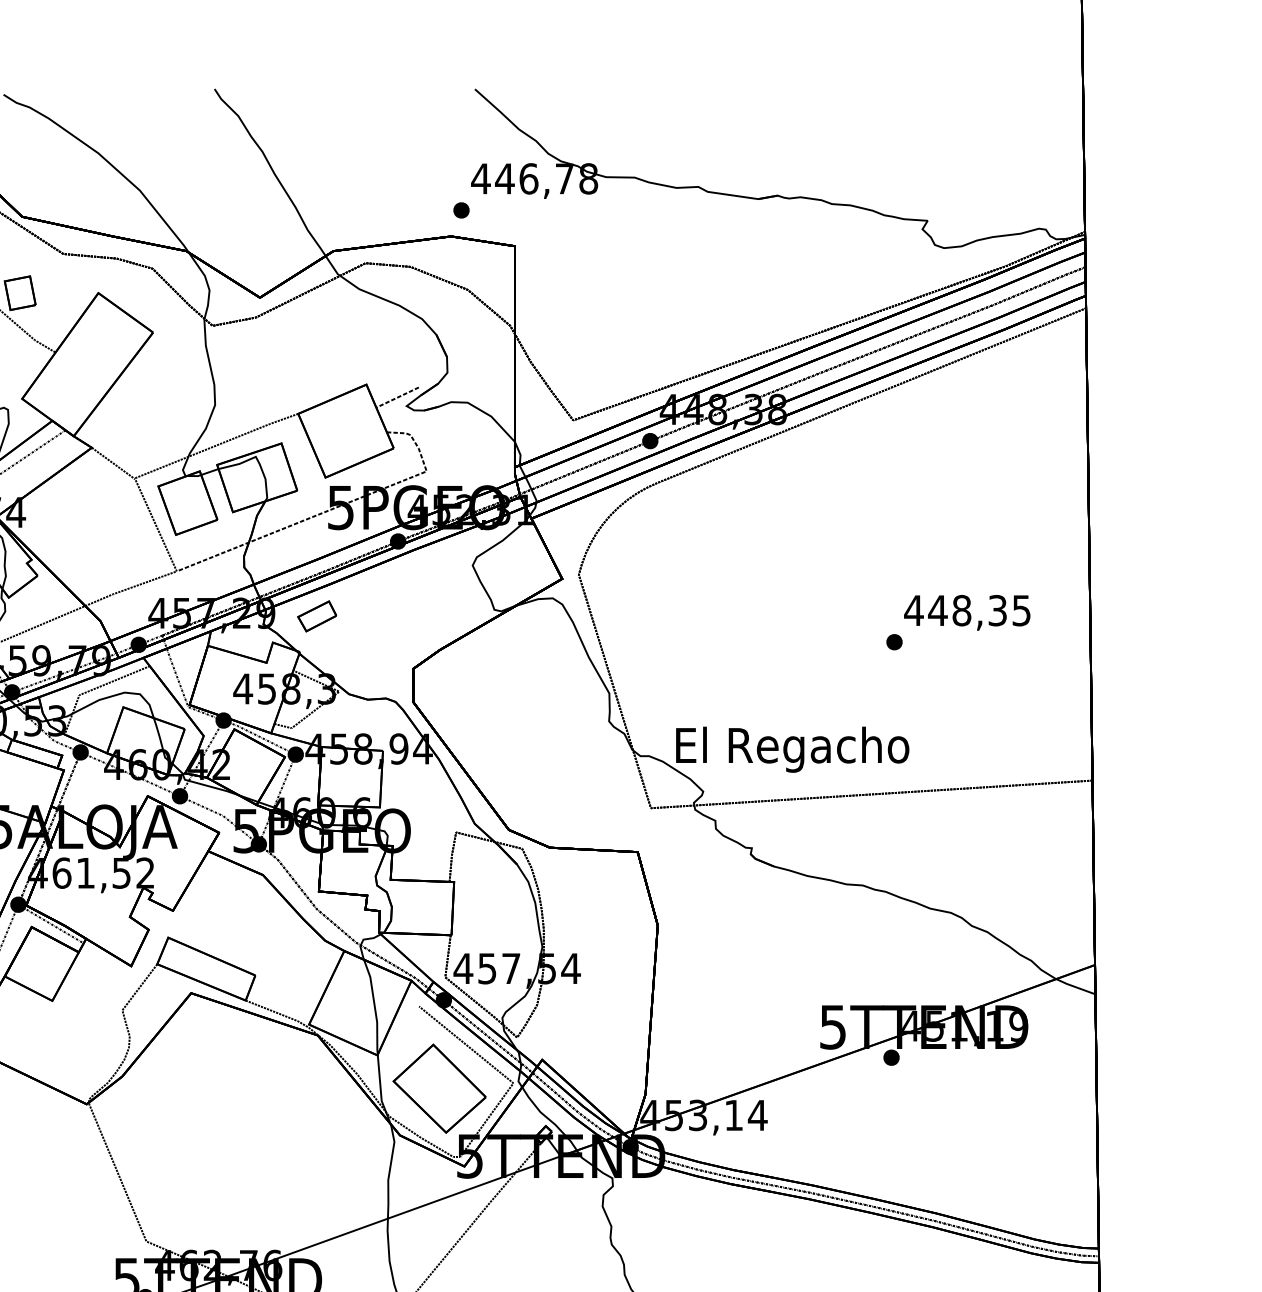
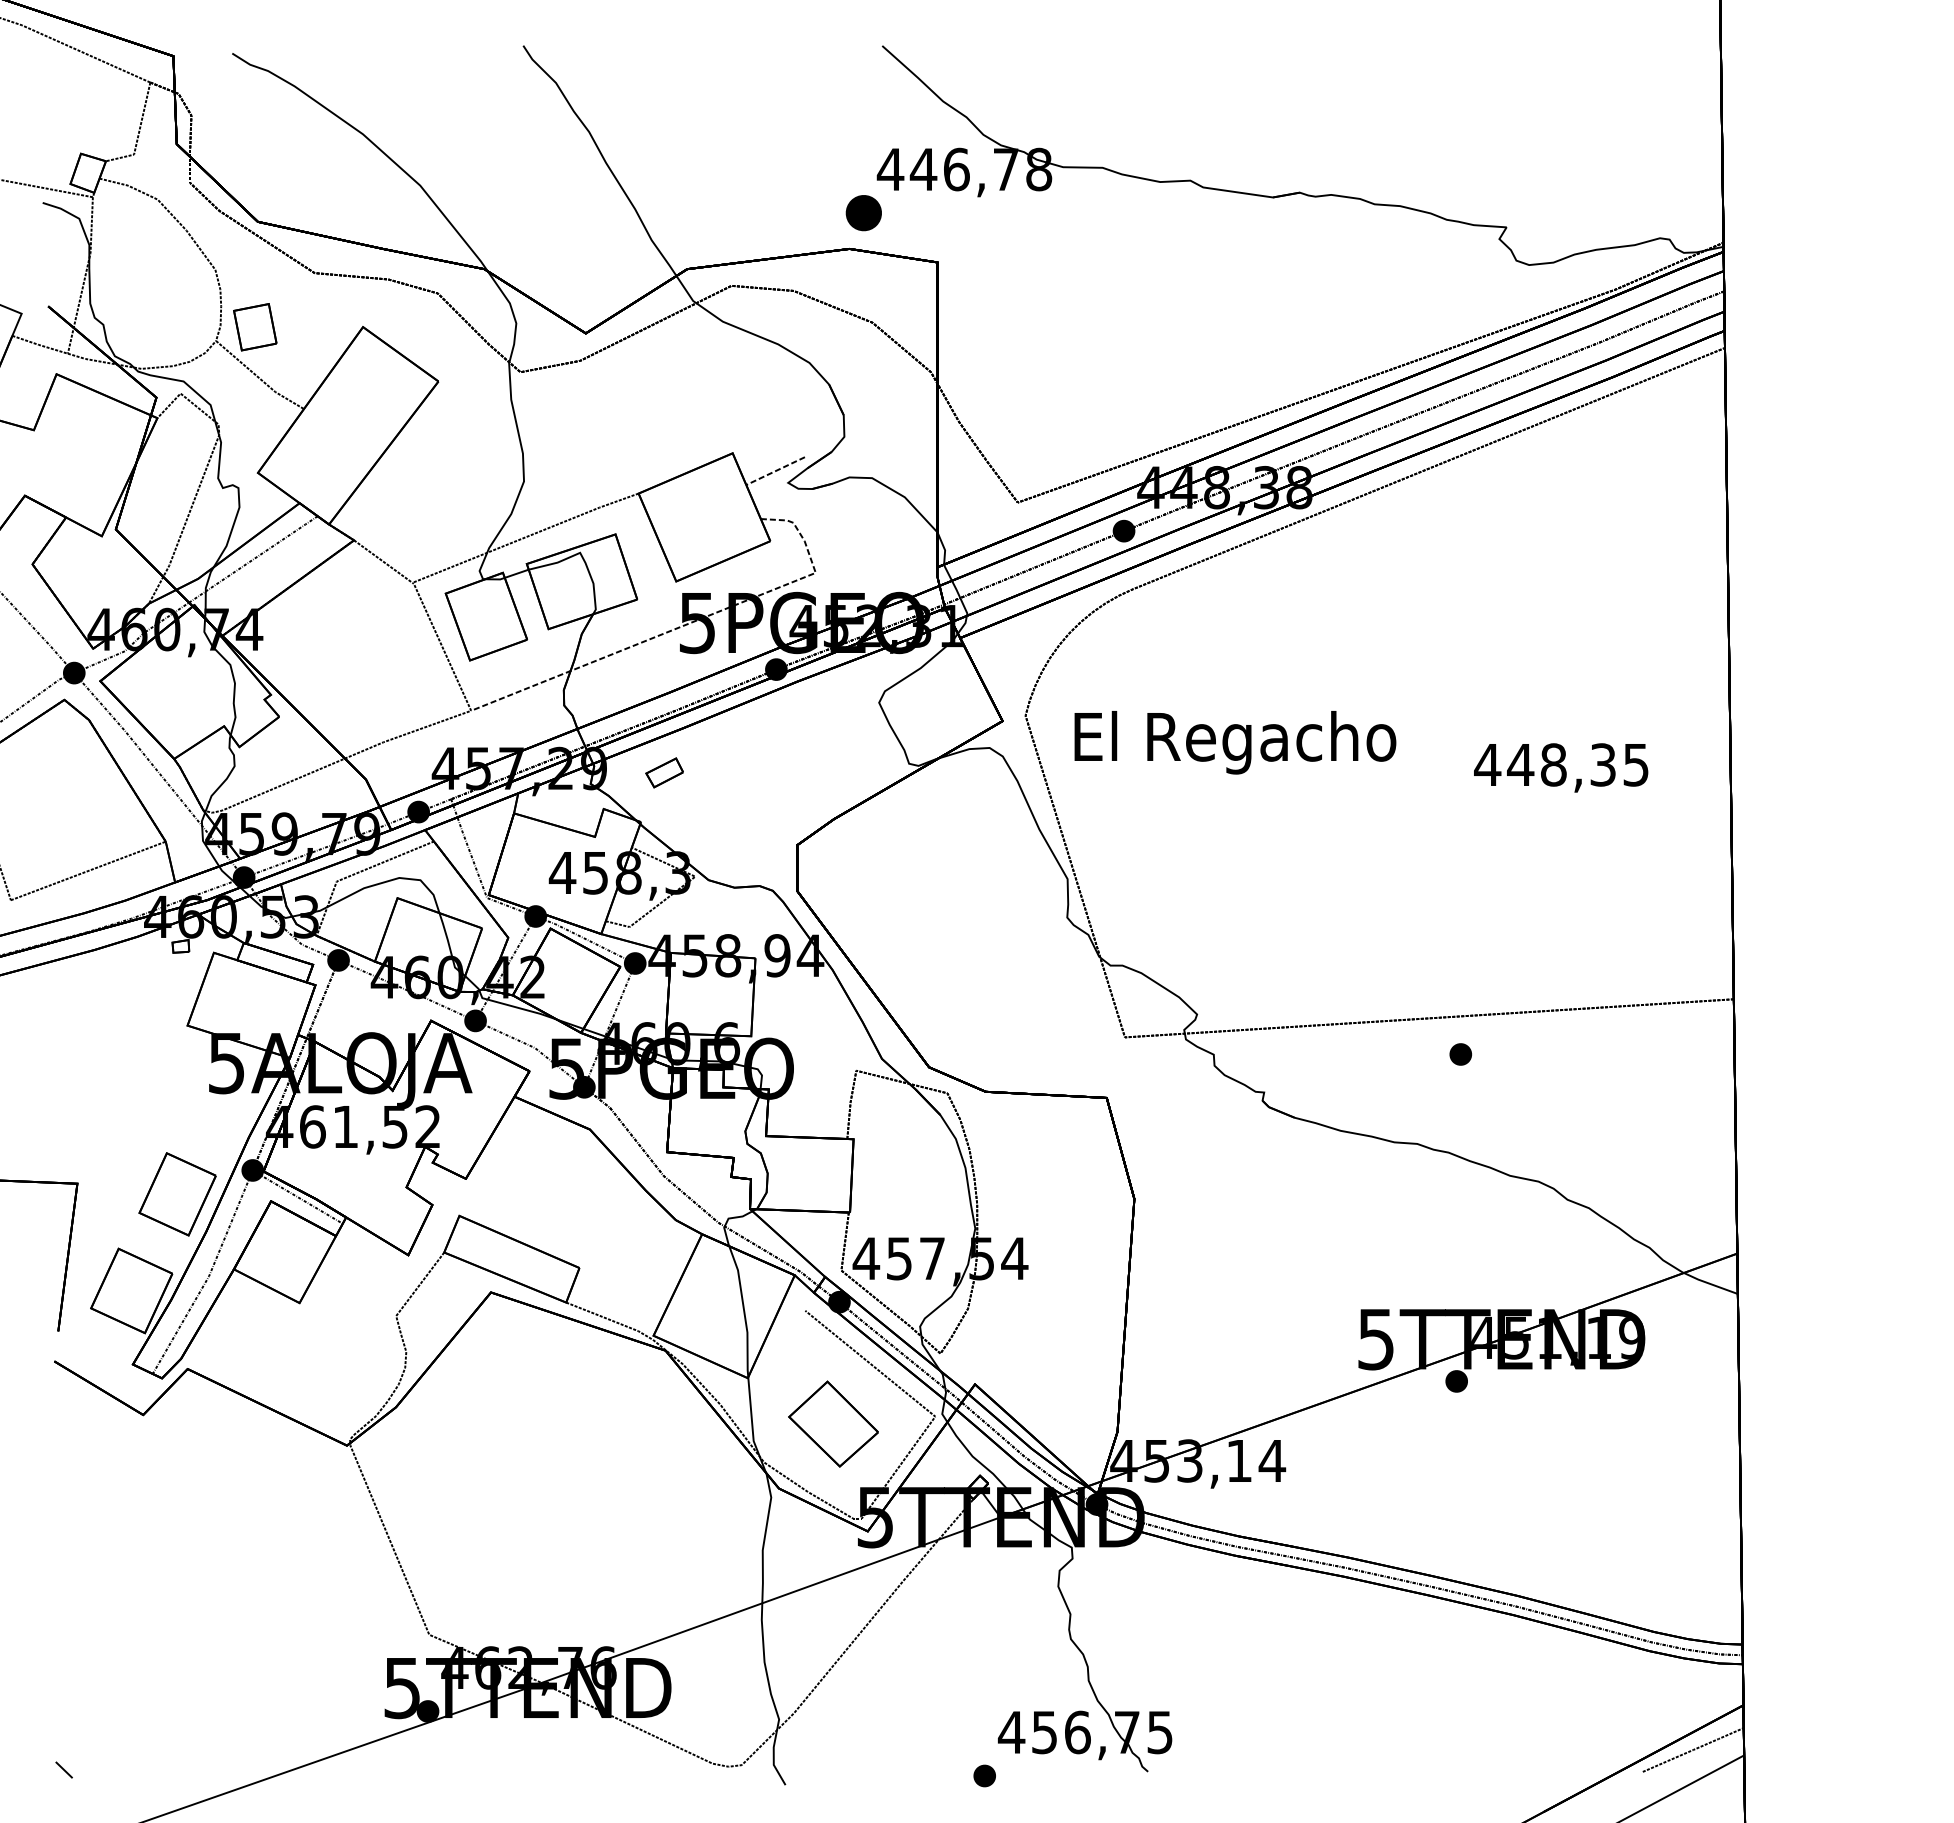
part: (461, 210) -> (863, 212), size x1.6
part: (317, 616) -> (664, 772), size x0.7
part: (894, 642) -> (1460, 1054), moved
text: (792, 749) -> (1235, 742), moved
part: (439, 1088) -> (833, 1423), size x0.7

